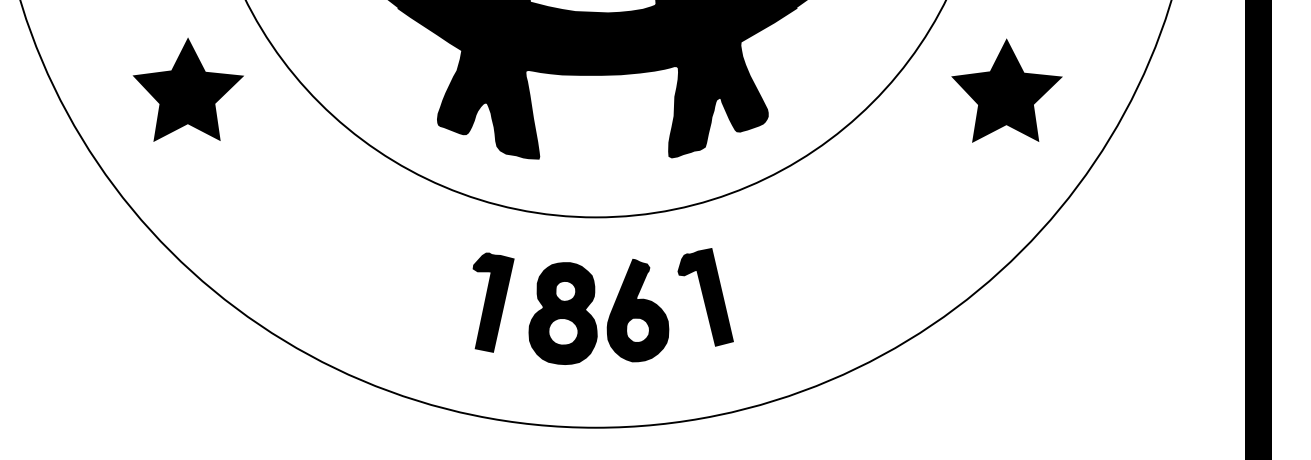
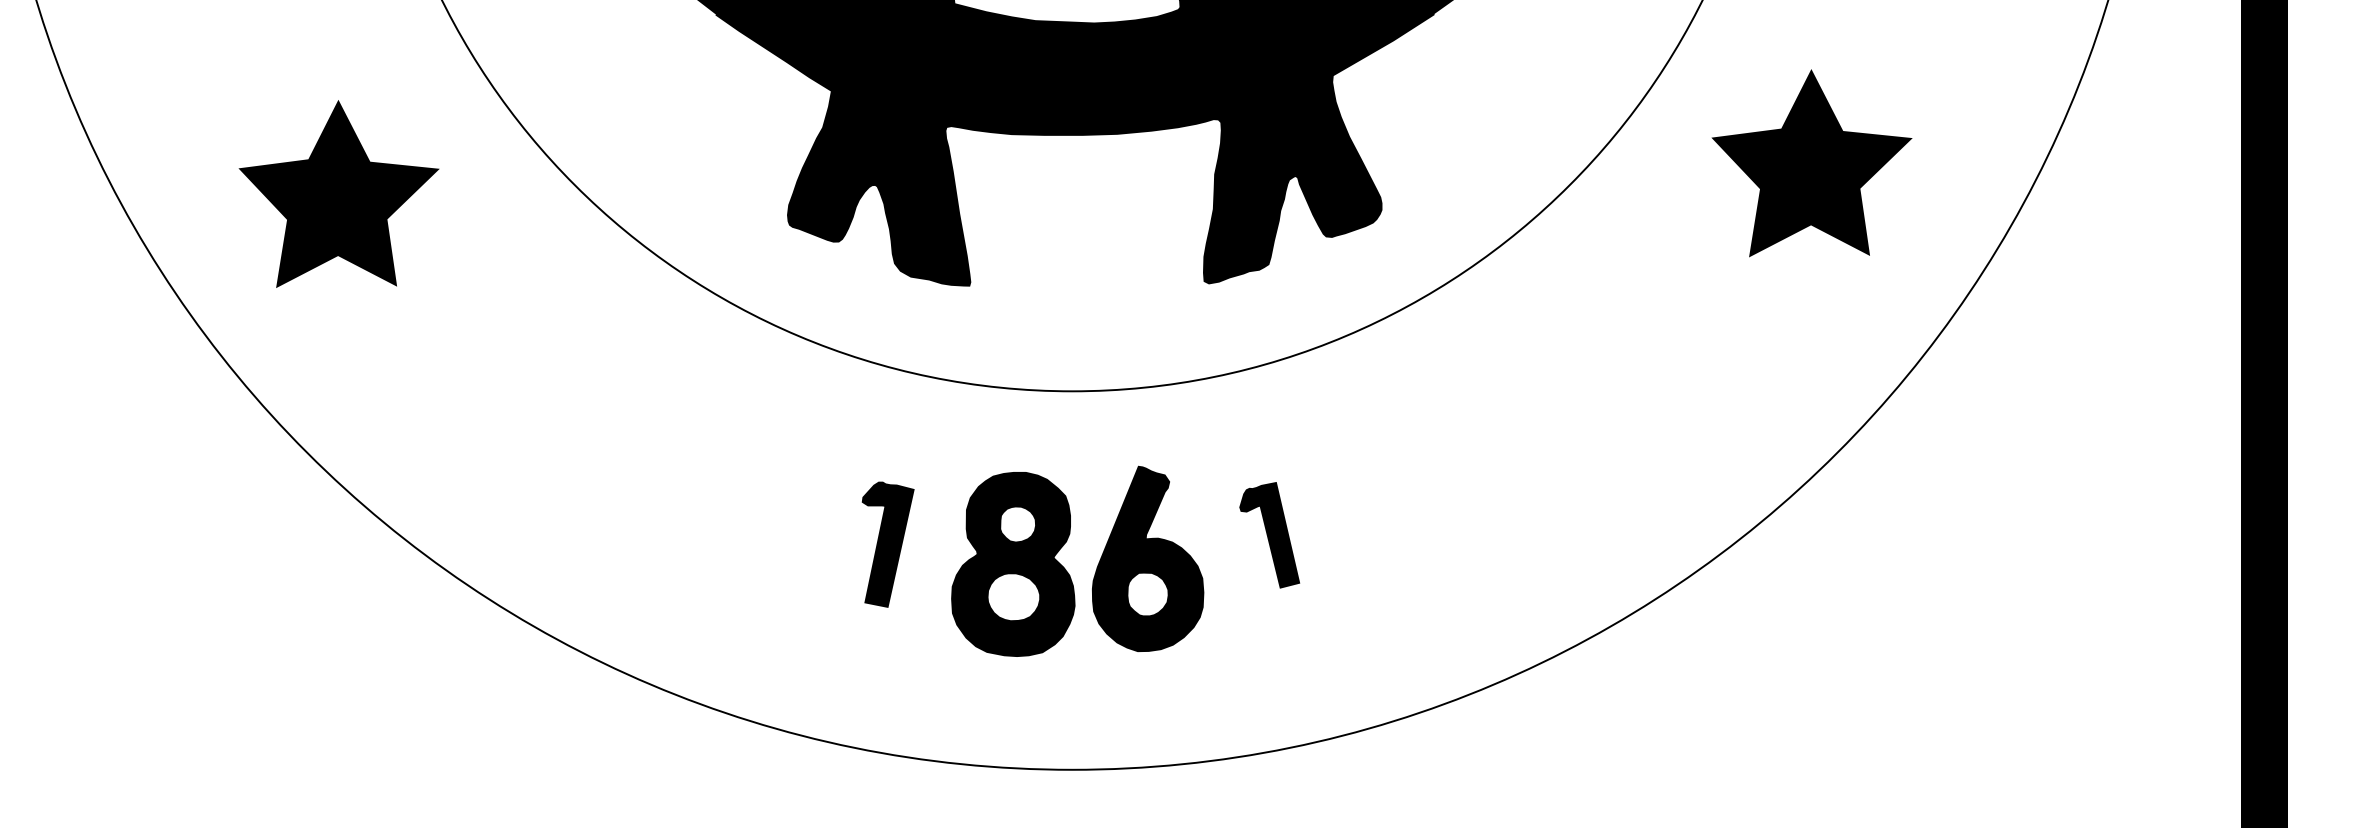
part: (187, 89) -> (337, 193), moved
part: (705, 297) -> (1269, 535), size x0.6
part: (493, 302) -> (888, 544), size x0.7

